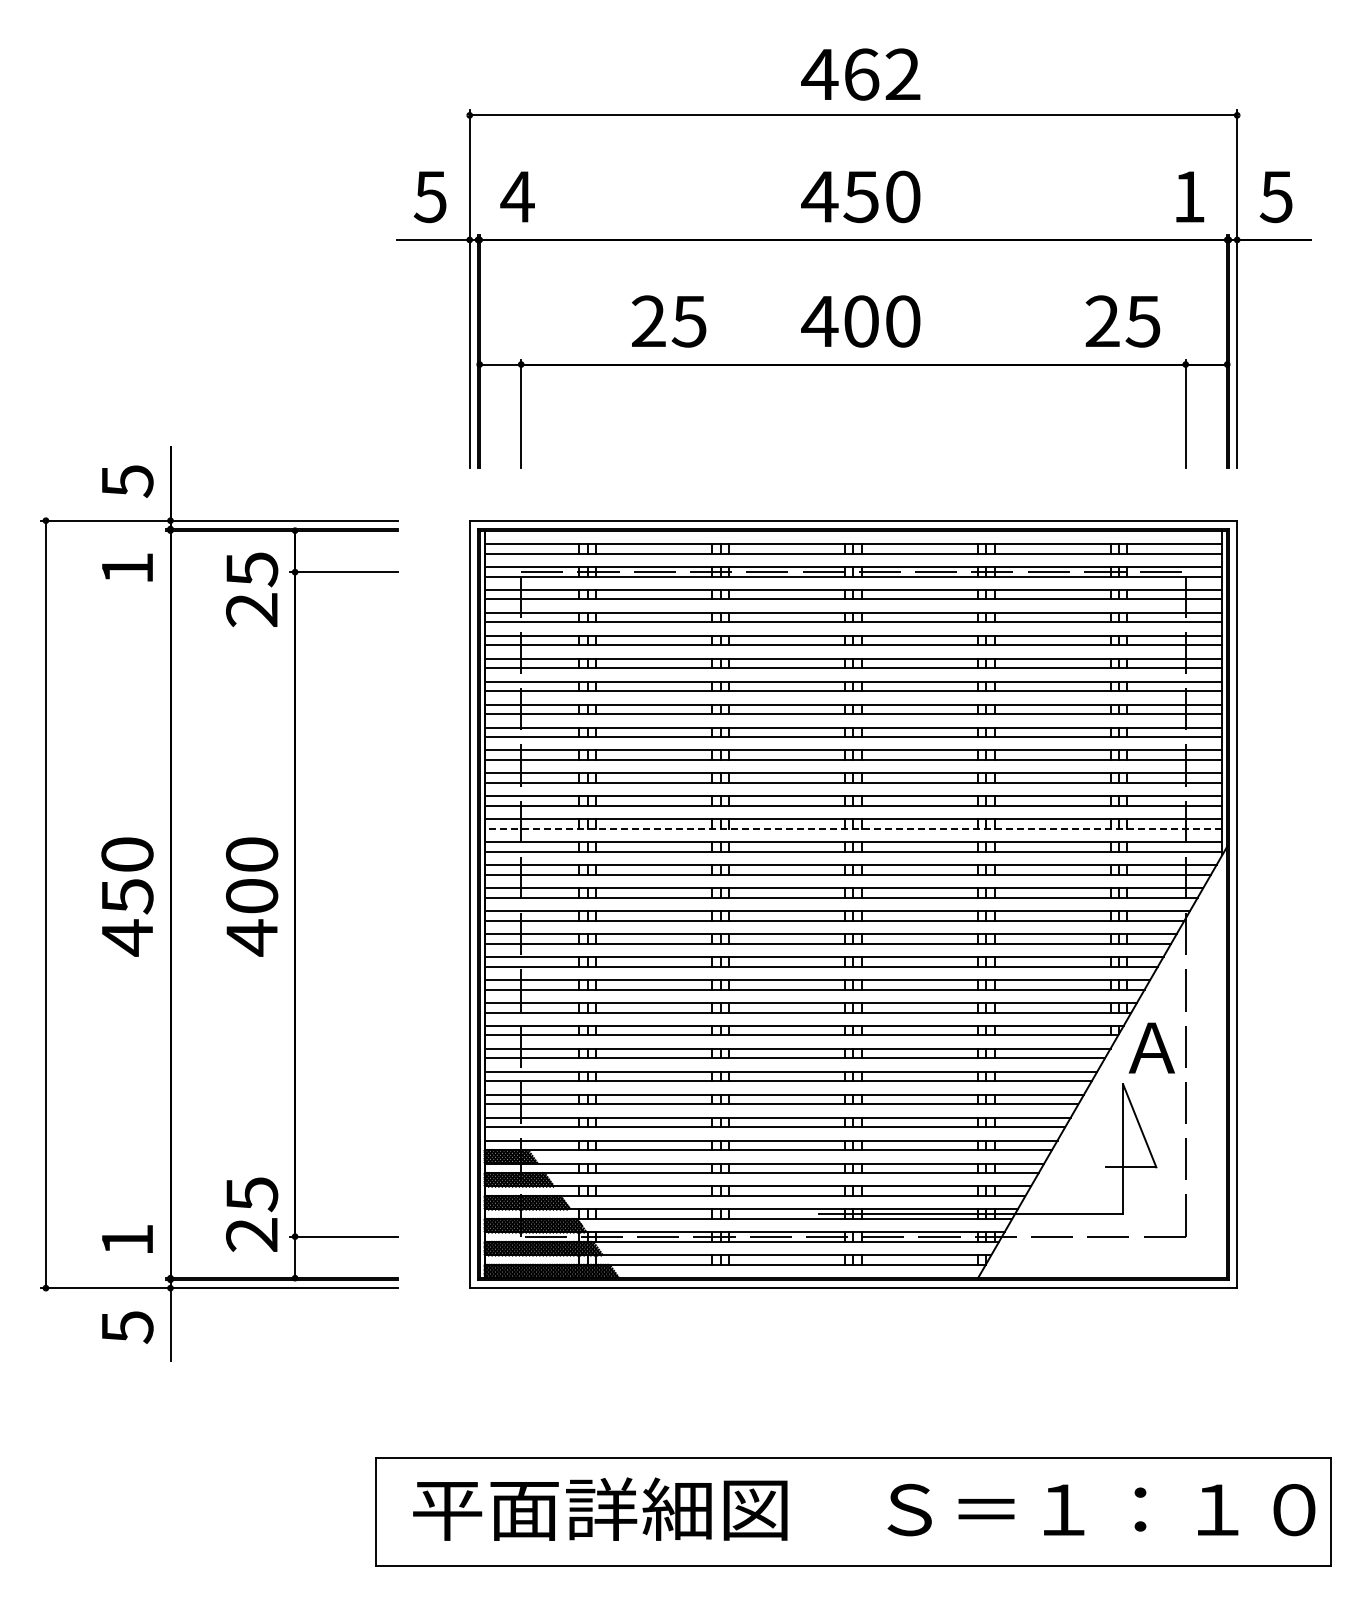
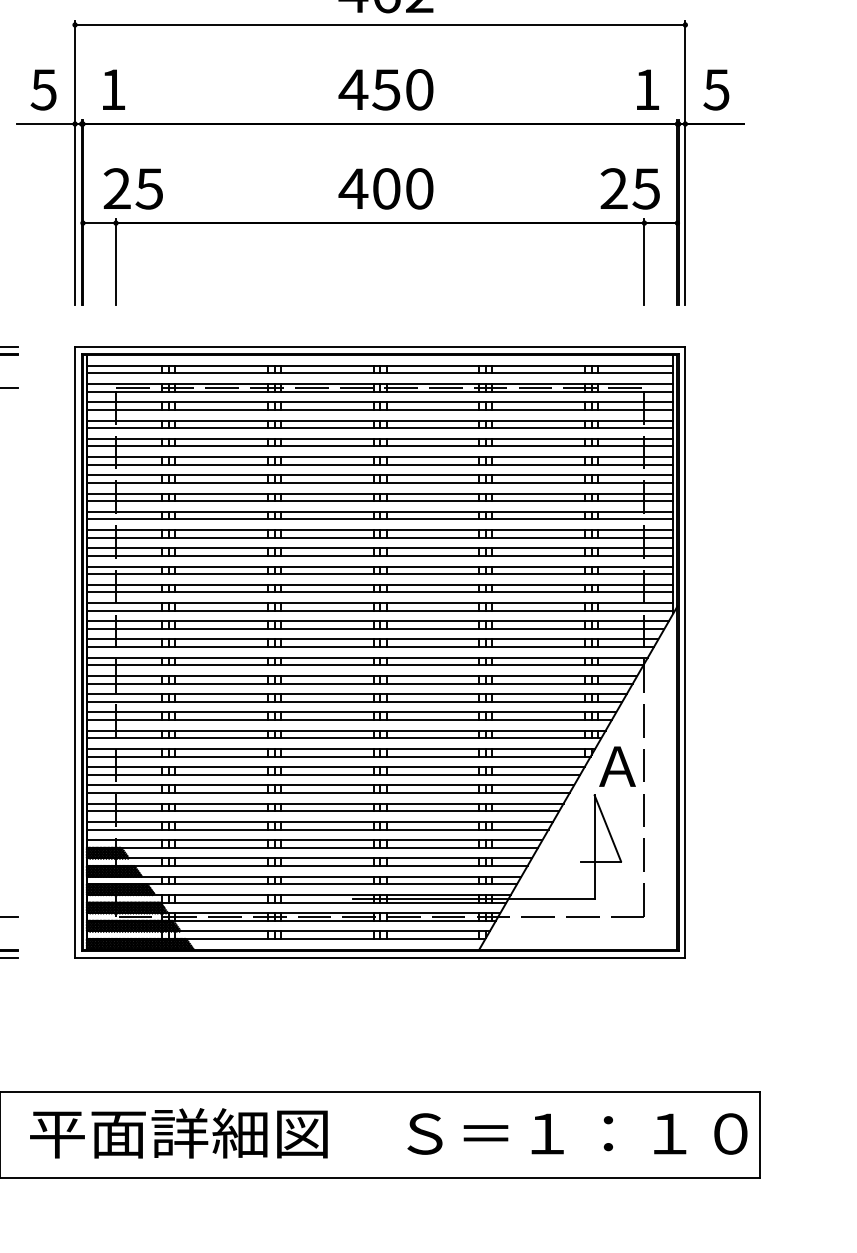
text: (517, 196) -> (113, 89), 4 -> 1
text: (669, 321) -> (133, 188), moved
text: (1122, 321) -> (629, 188), moved
line: (853, 828) -> (380, 592), dashed -> solid

